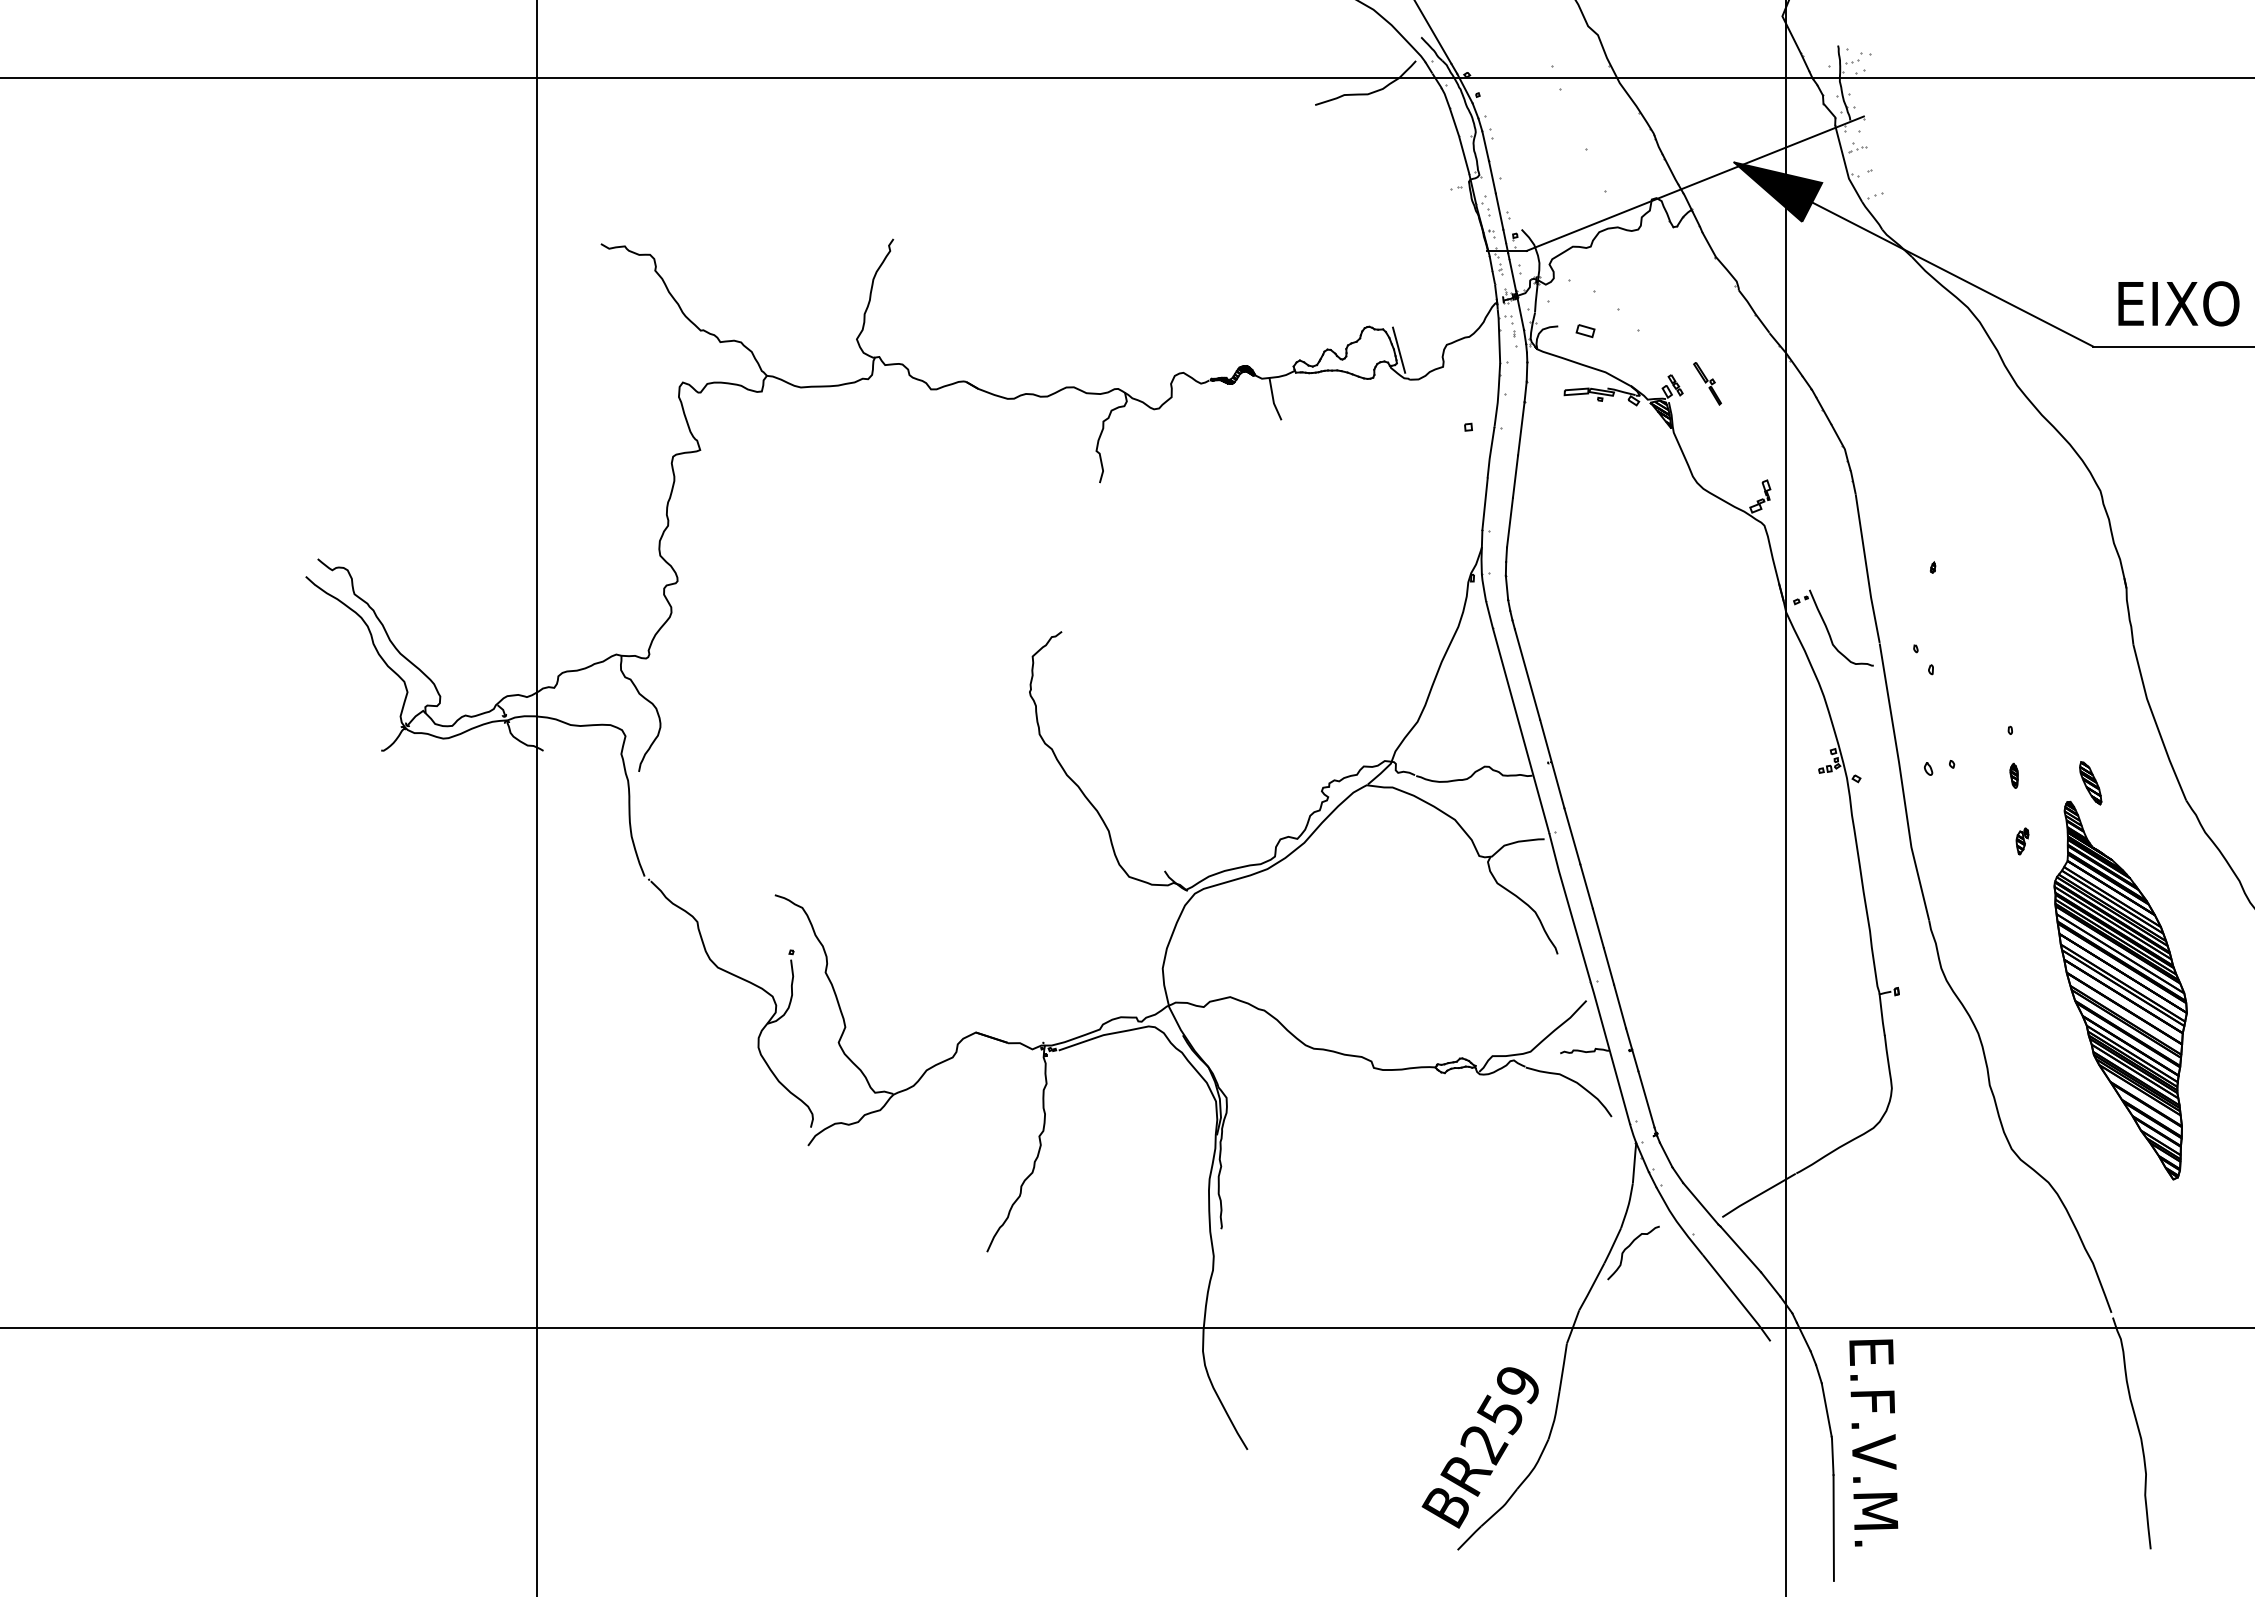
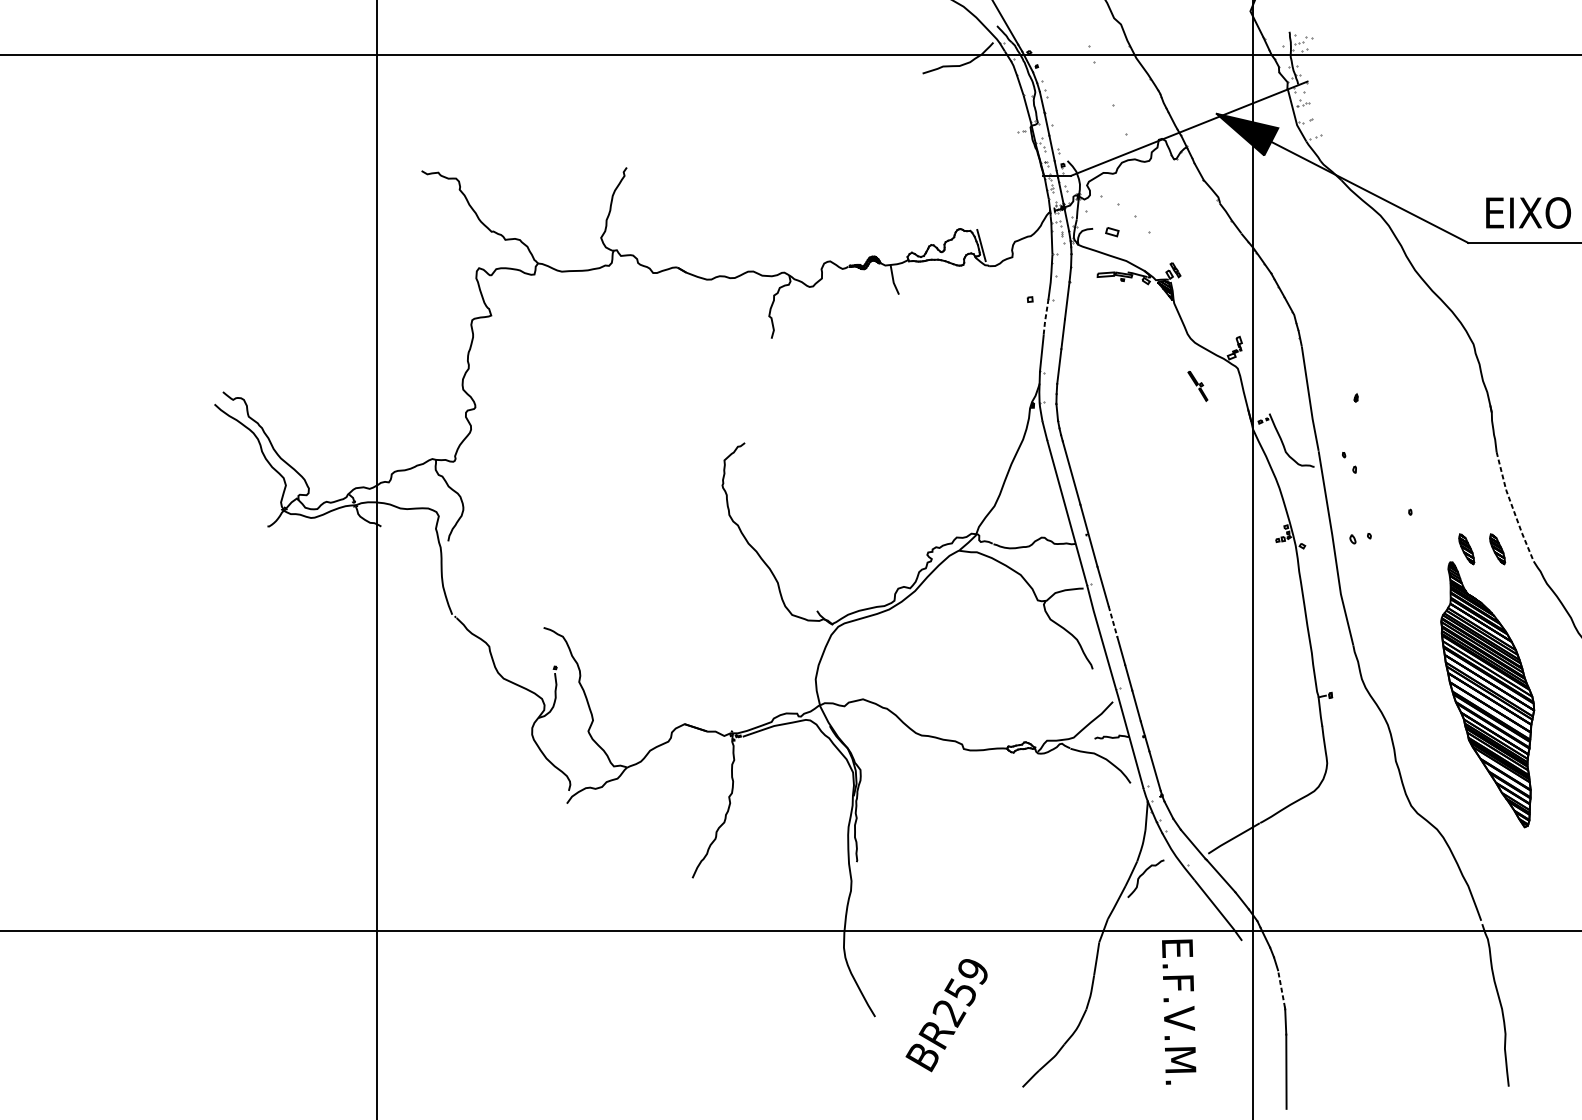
part: (1707, 383) -> (1197, 386), moved
line: (1490, 452) -> (1045, 317), solid -> dashed
line: (2156, 723) -> (1512, 507), solid -> dashed
part: (2013, 775) -> (1412, 543), removed
part: (2134, 783) -> (1497, 549), added
part: (2022, 841) -> (1418, 590), removed
line: (1586, 887) -> (1112, 622), solid -> dashed
line: (1826, 1409) -> (1281, 988), solid -> dashed
text: (1873, 1442) -> (1178, 1011), moved
text: (1479, 1447) -> (946, 1015), moved

